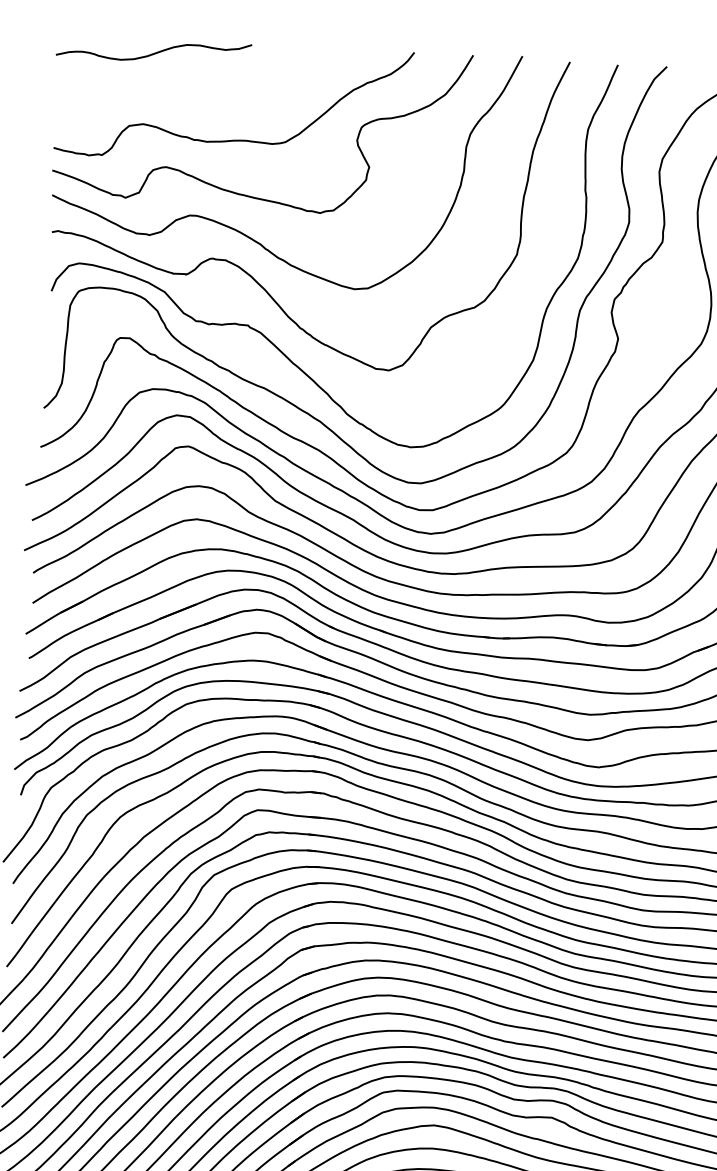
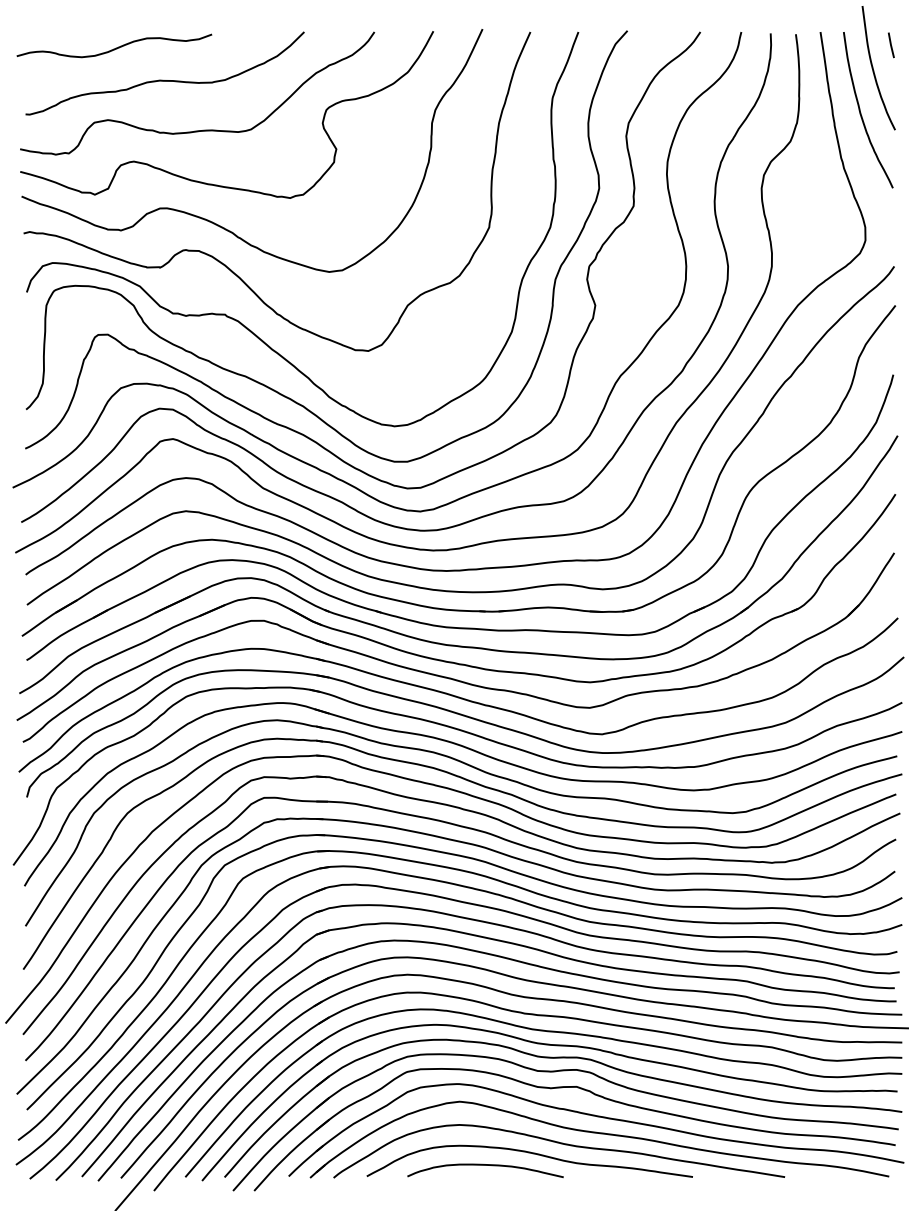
curve: (199, 86) -> (162, 79), added

